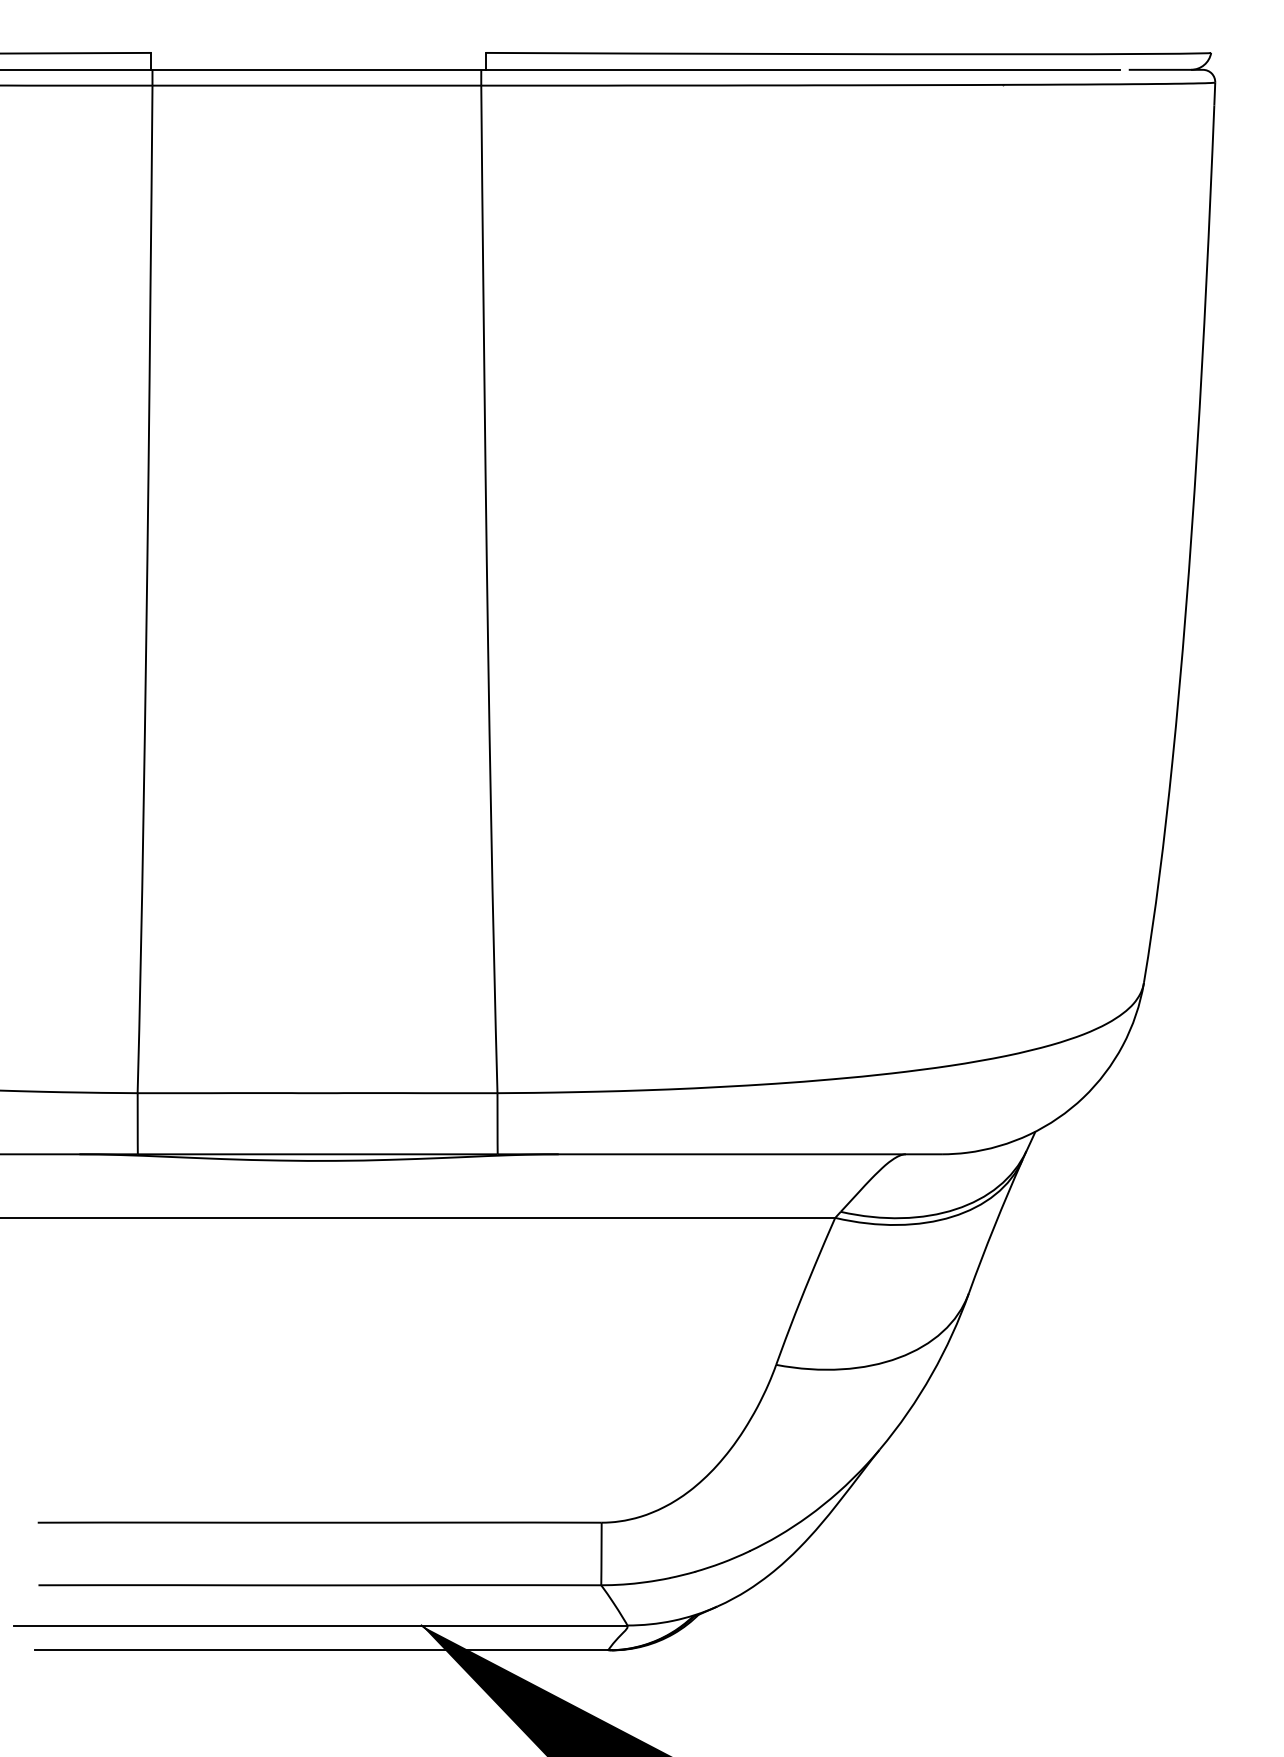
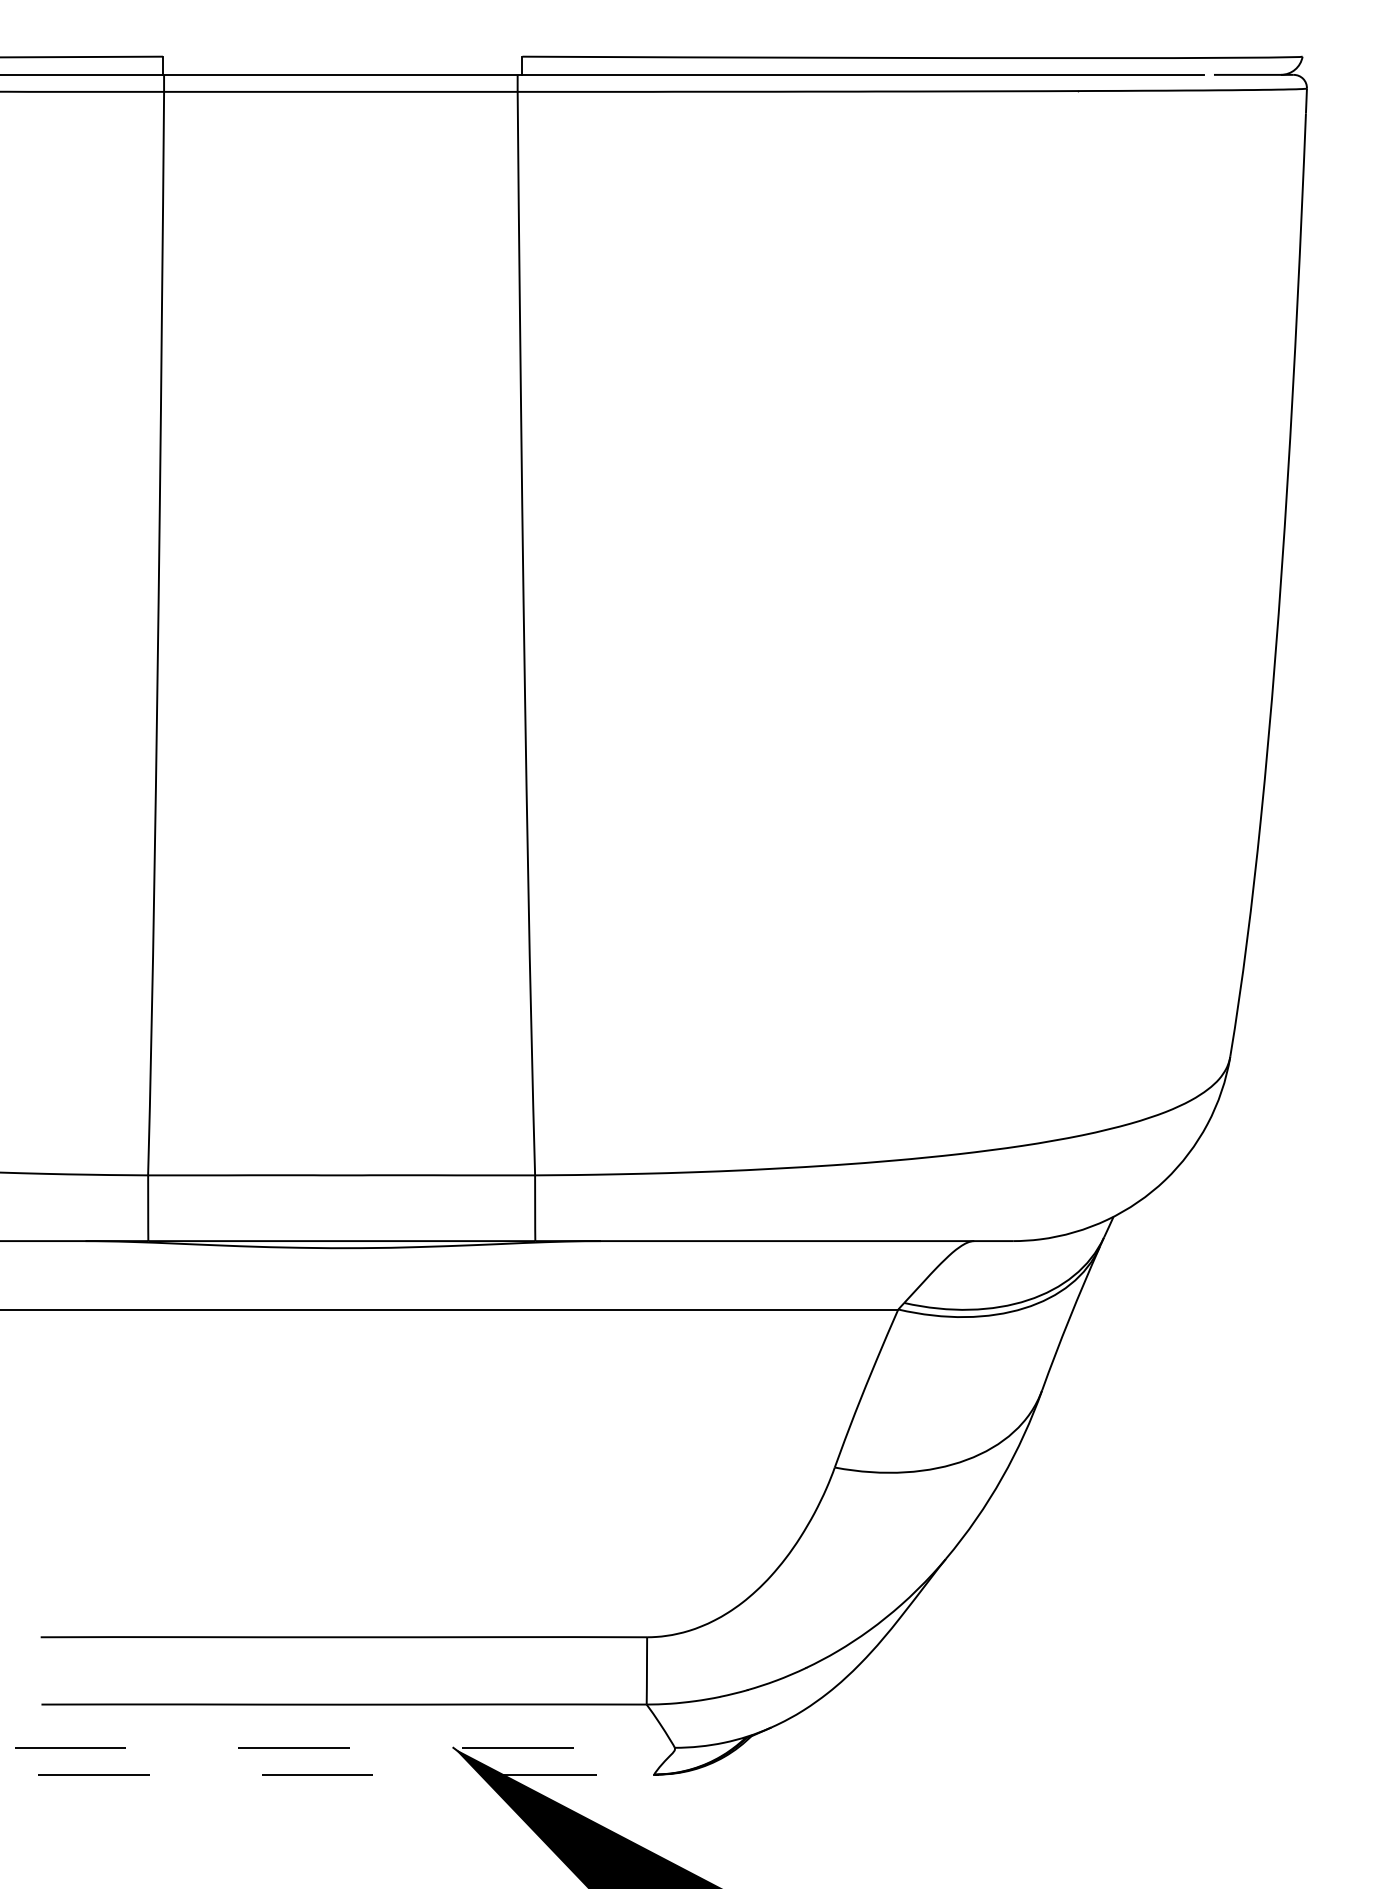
line: (321, 1625) -> (345, 1747), solid -> dashed
line: (322, 1650) -> (346, 1774), solid -> dashed

